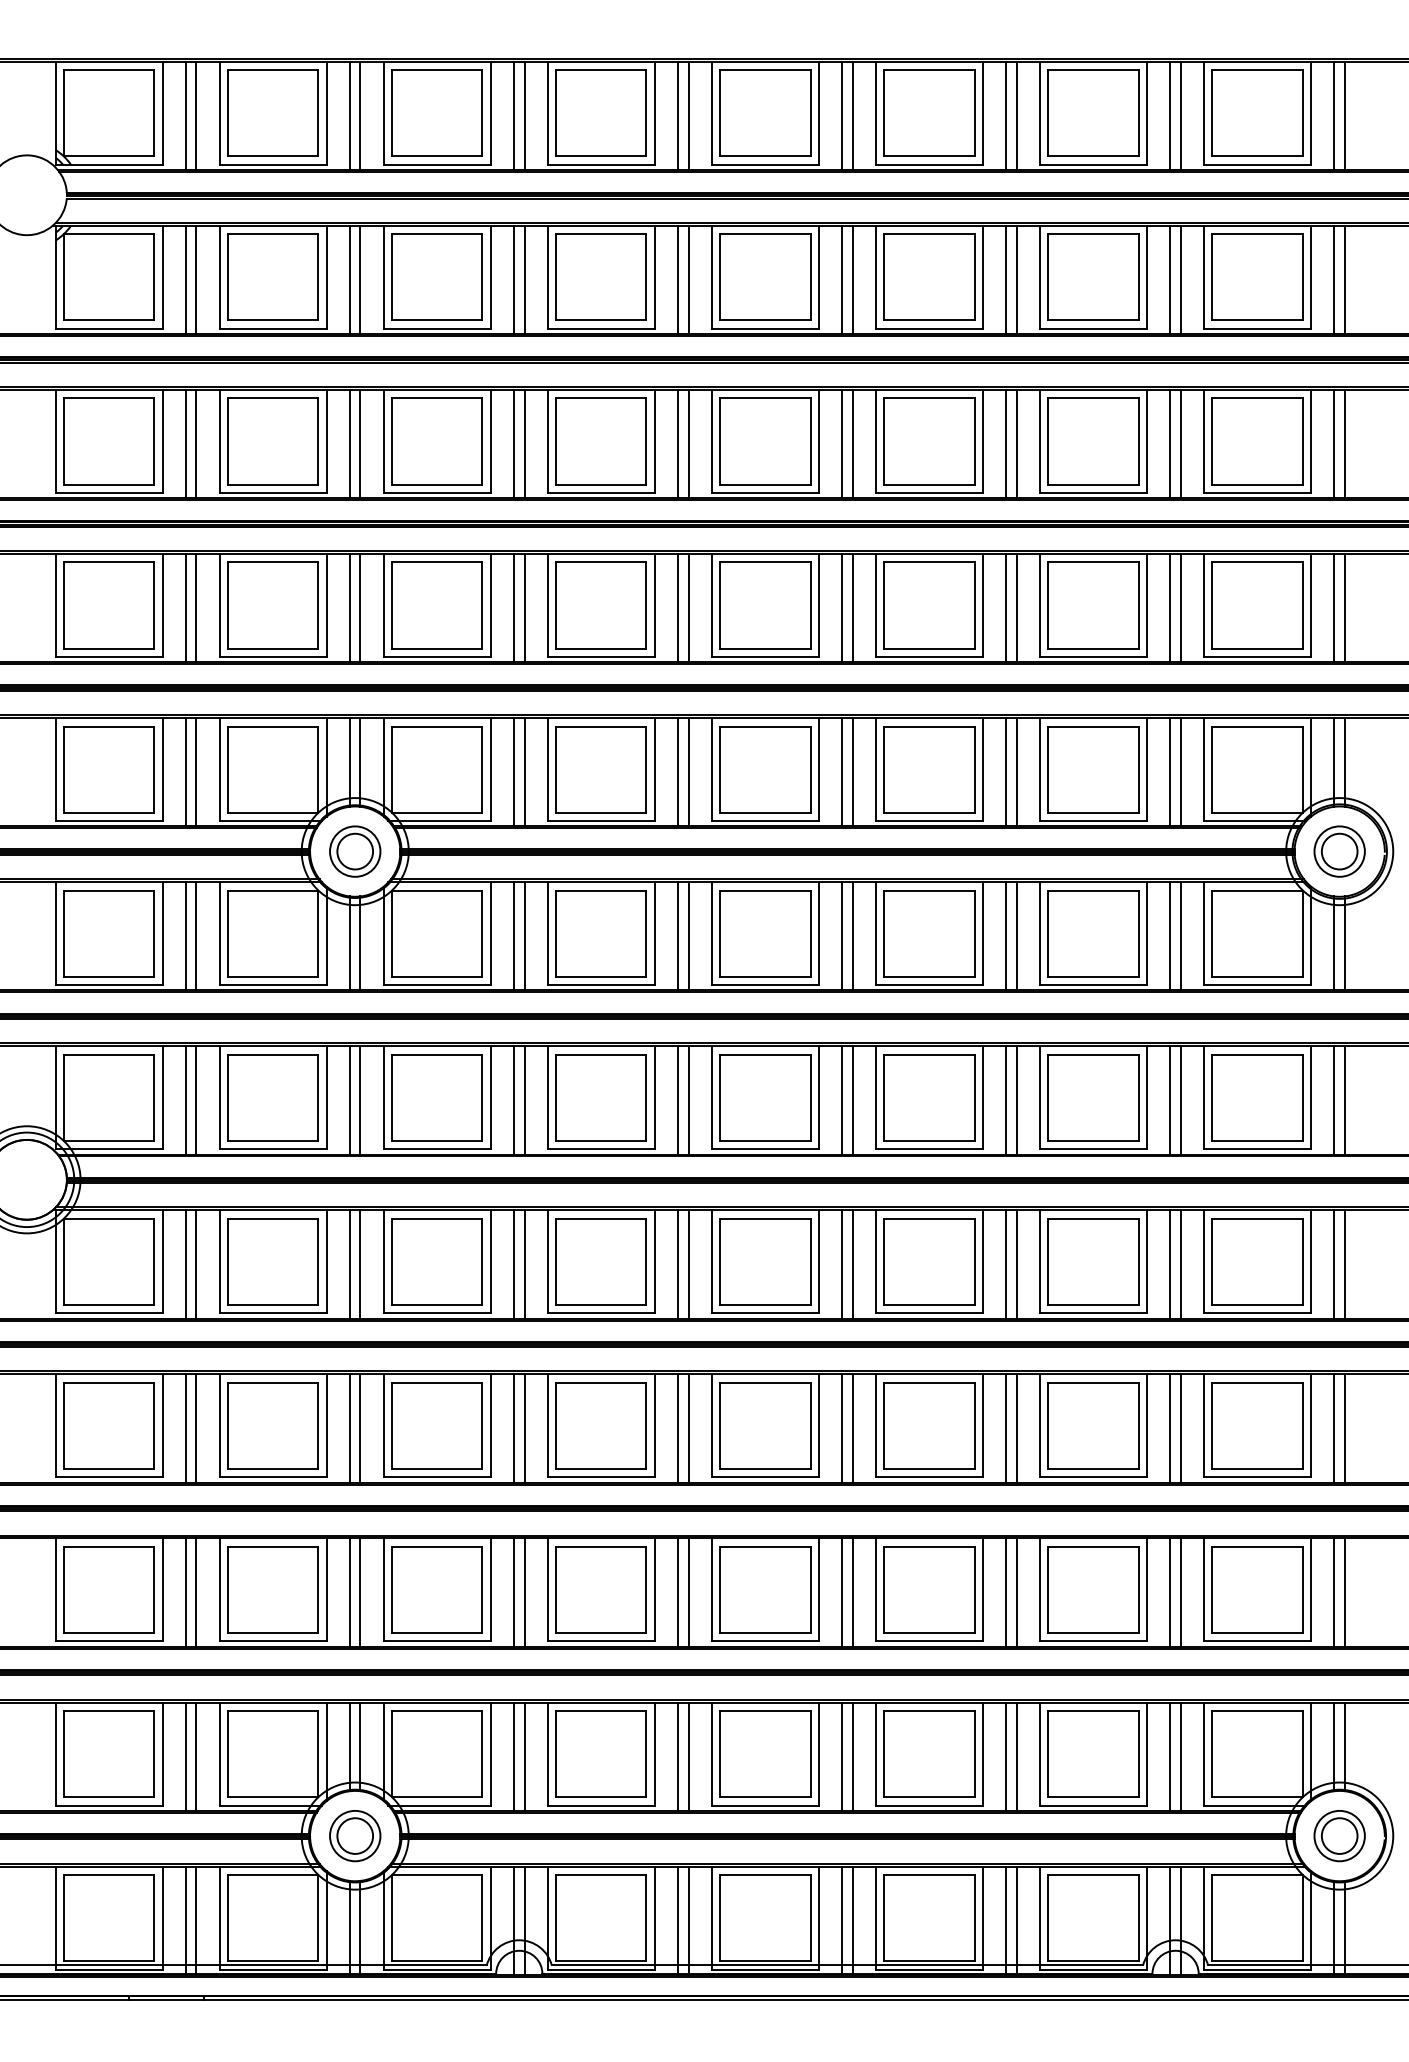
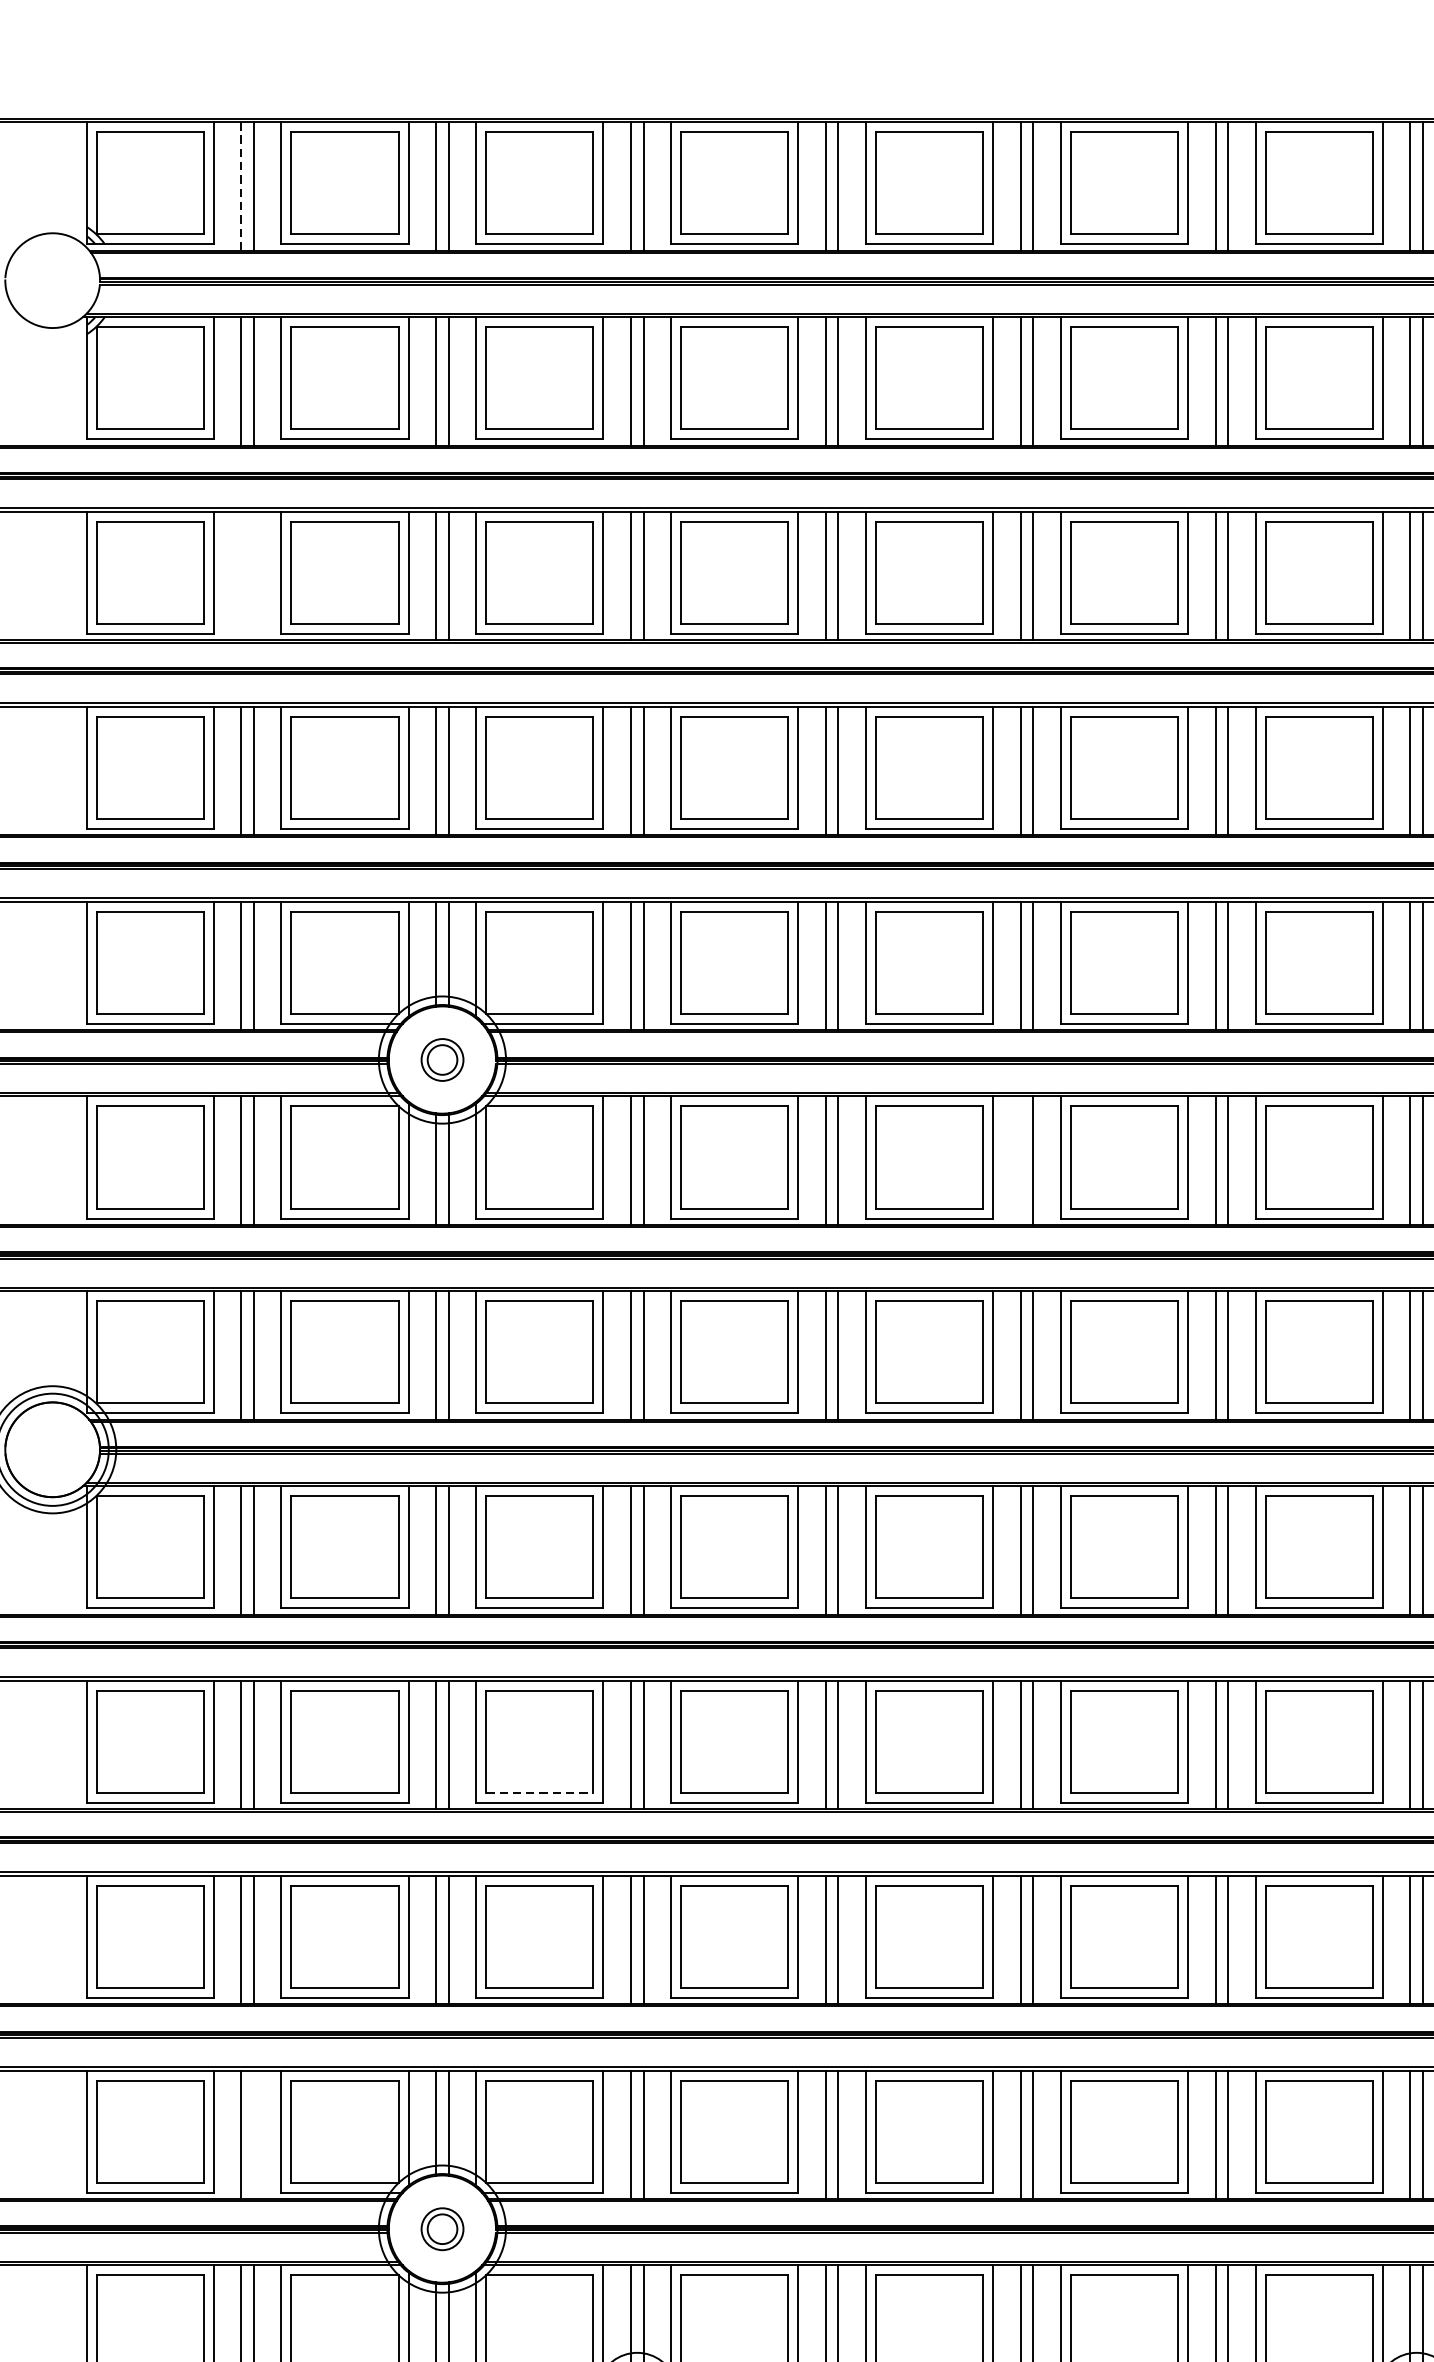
line: (185, 116) -> (240, 187), solid -> dashed
line: (185, 444) -> (240, 576), removed
line: (196, 444) -> (253, 576), removed
part: (355, 851) -> (442, 1059), size x0.7
line: (842, 936) -> (1021, 1160), removed
line: (437, 1468) -> (540, 1792), solid -> dashed
line: (196, 1756) -> (253, 2134), removed
part: (355, 1836) -> (442, 2229), size x0.7

